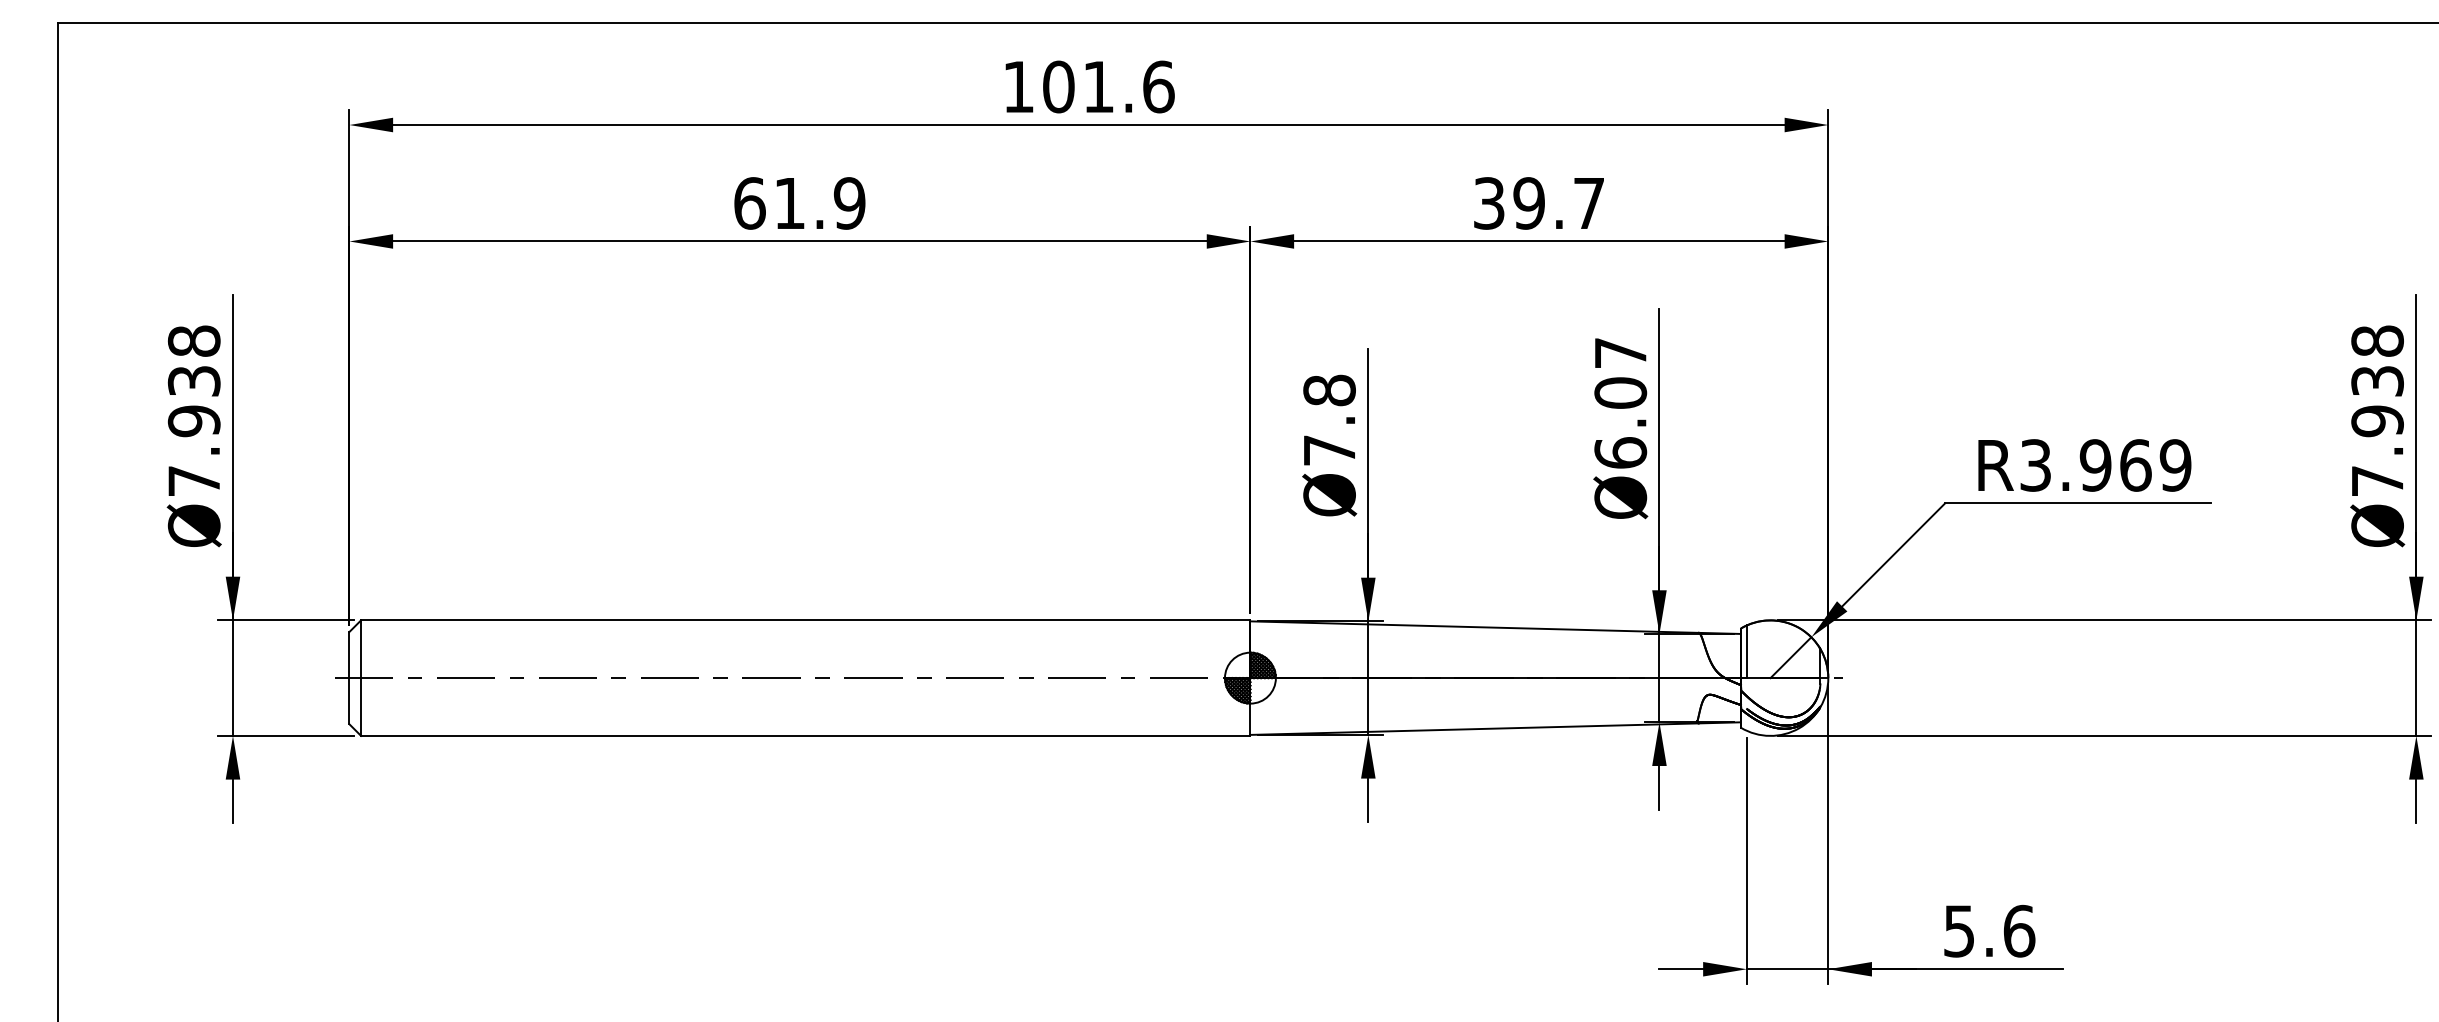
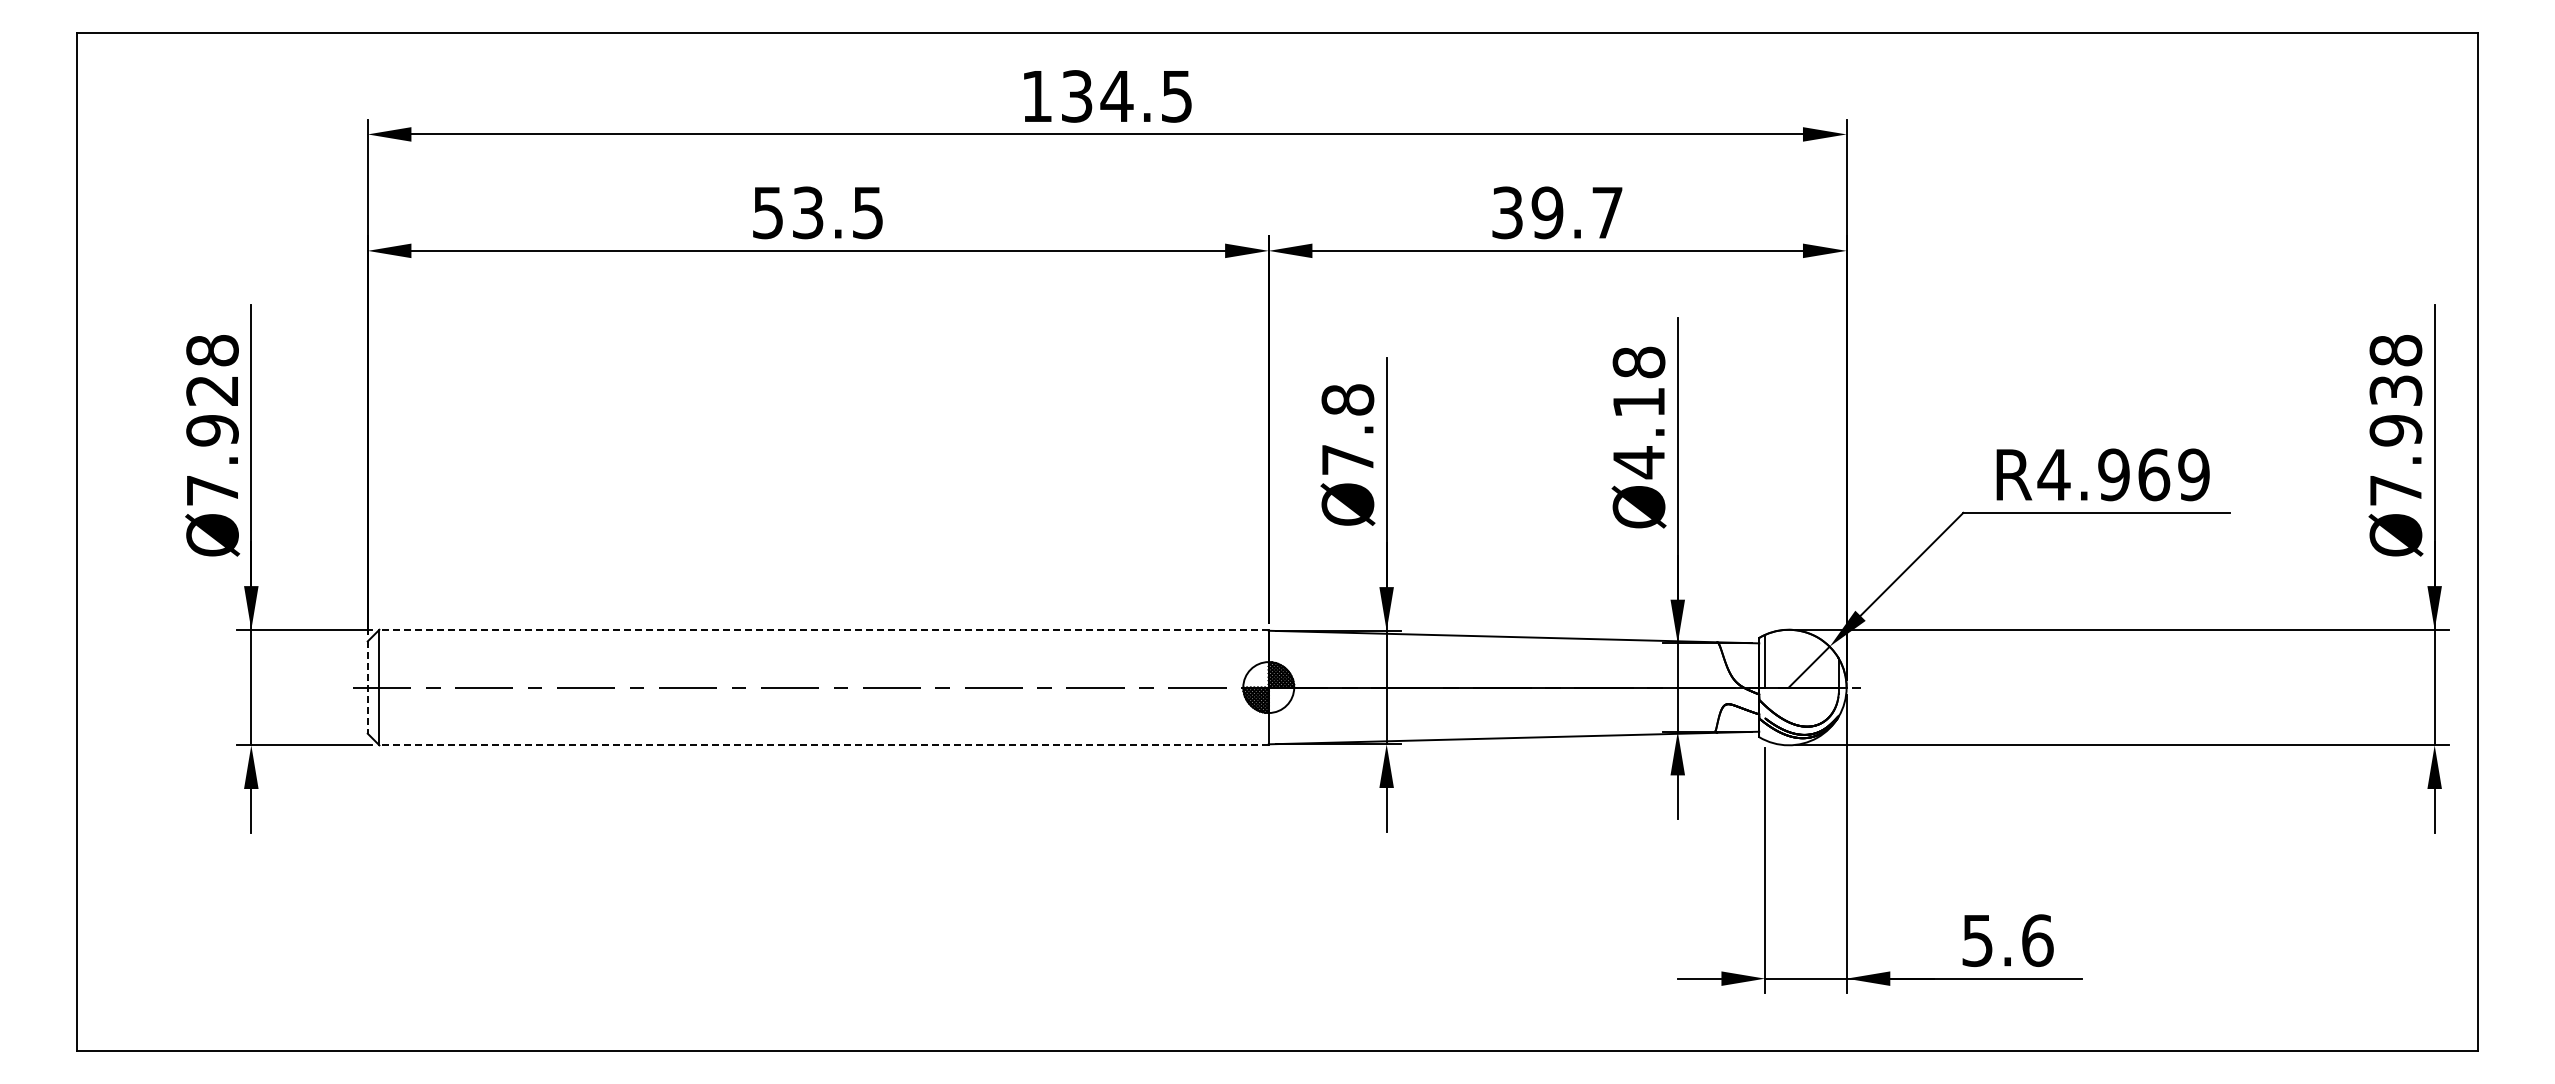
text: (1109, 87) -> (1127, 96), 101.6 -> 134.5
text: (799, 203) -> (817, 212), 61.9 -> 53.5
text: (194, 381) -> (212, 390), Ø7.938 -> Ø7.928
text: (1620, 403) -> (1638, 412), Ø6.07 -> Ø4.18
text: (2035, 465) -> (2053, 474), R3.969 -> R4.969
line: (806, 620) -> (824, 629), solid -> dashed
line: (349, 679) -> (367, 688), solid -> dashed
line: (806, 736) -> (824, 745), solid -> dashed

